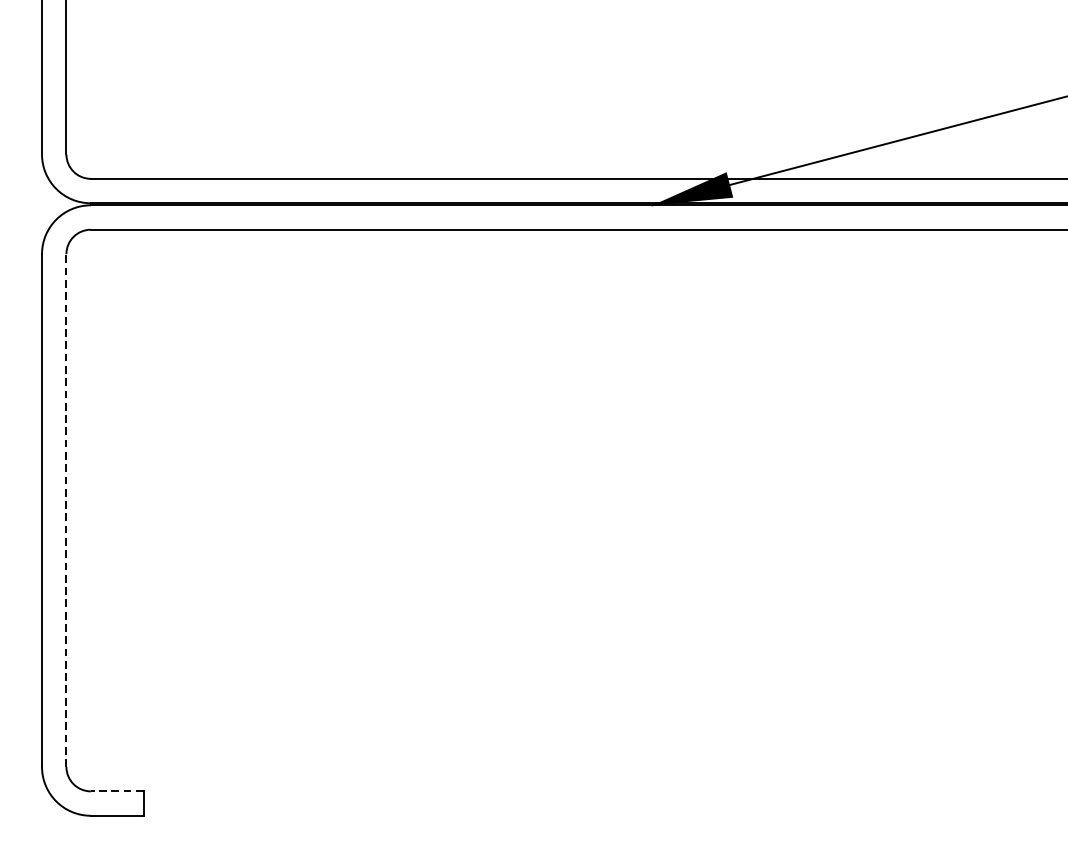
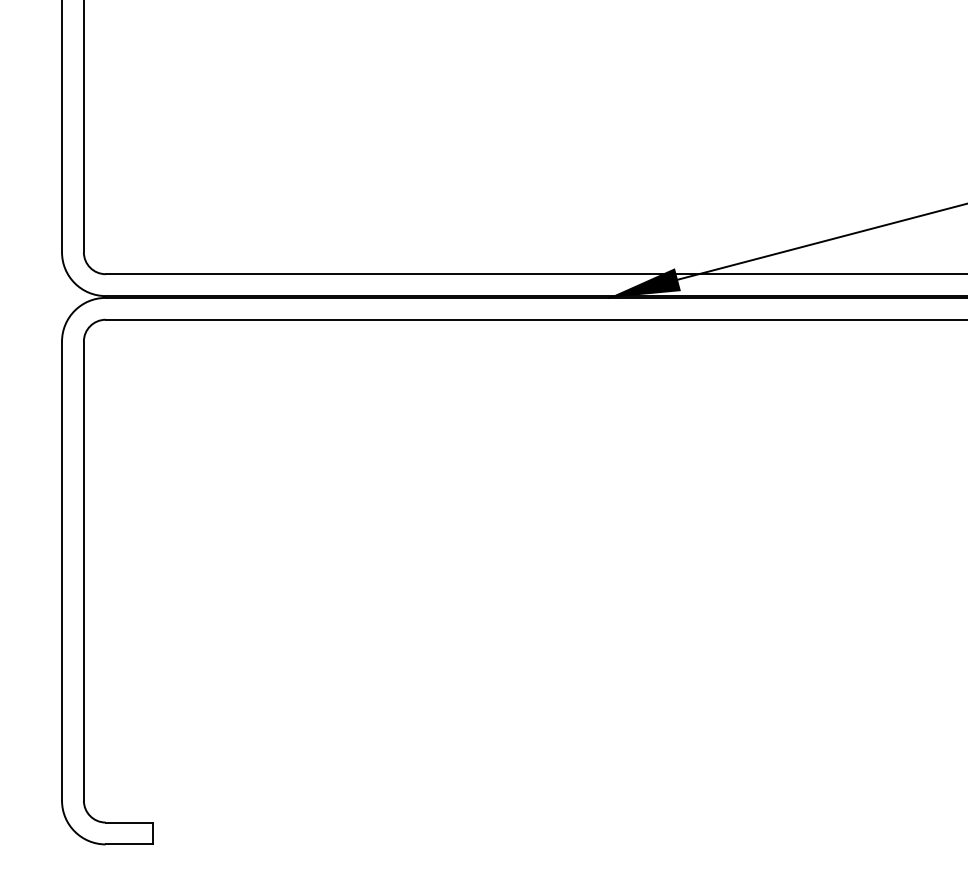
line: (66, 510) -> (83, 571), dashed -> solid
line: (117, 791) -> (129, 822), dashed -> solid

